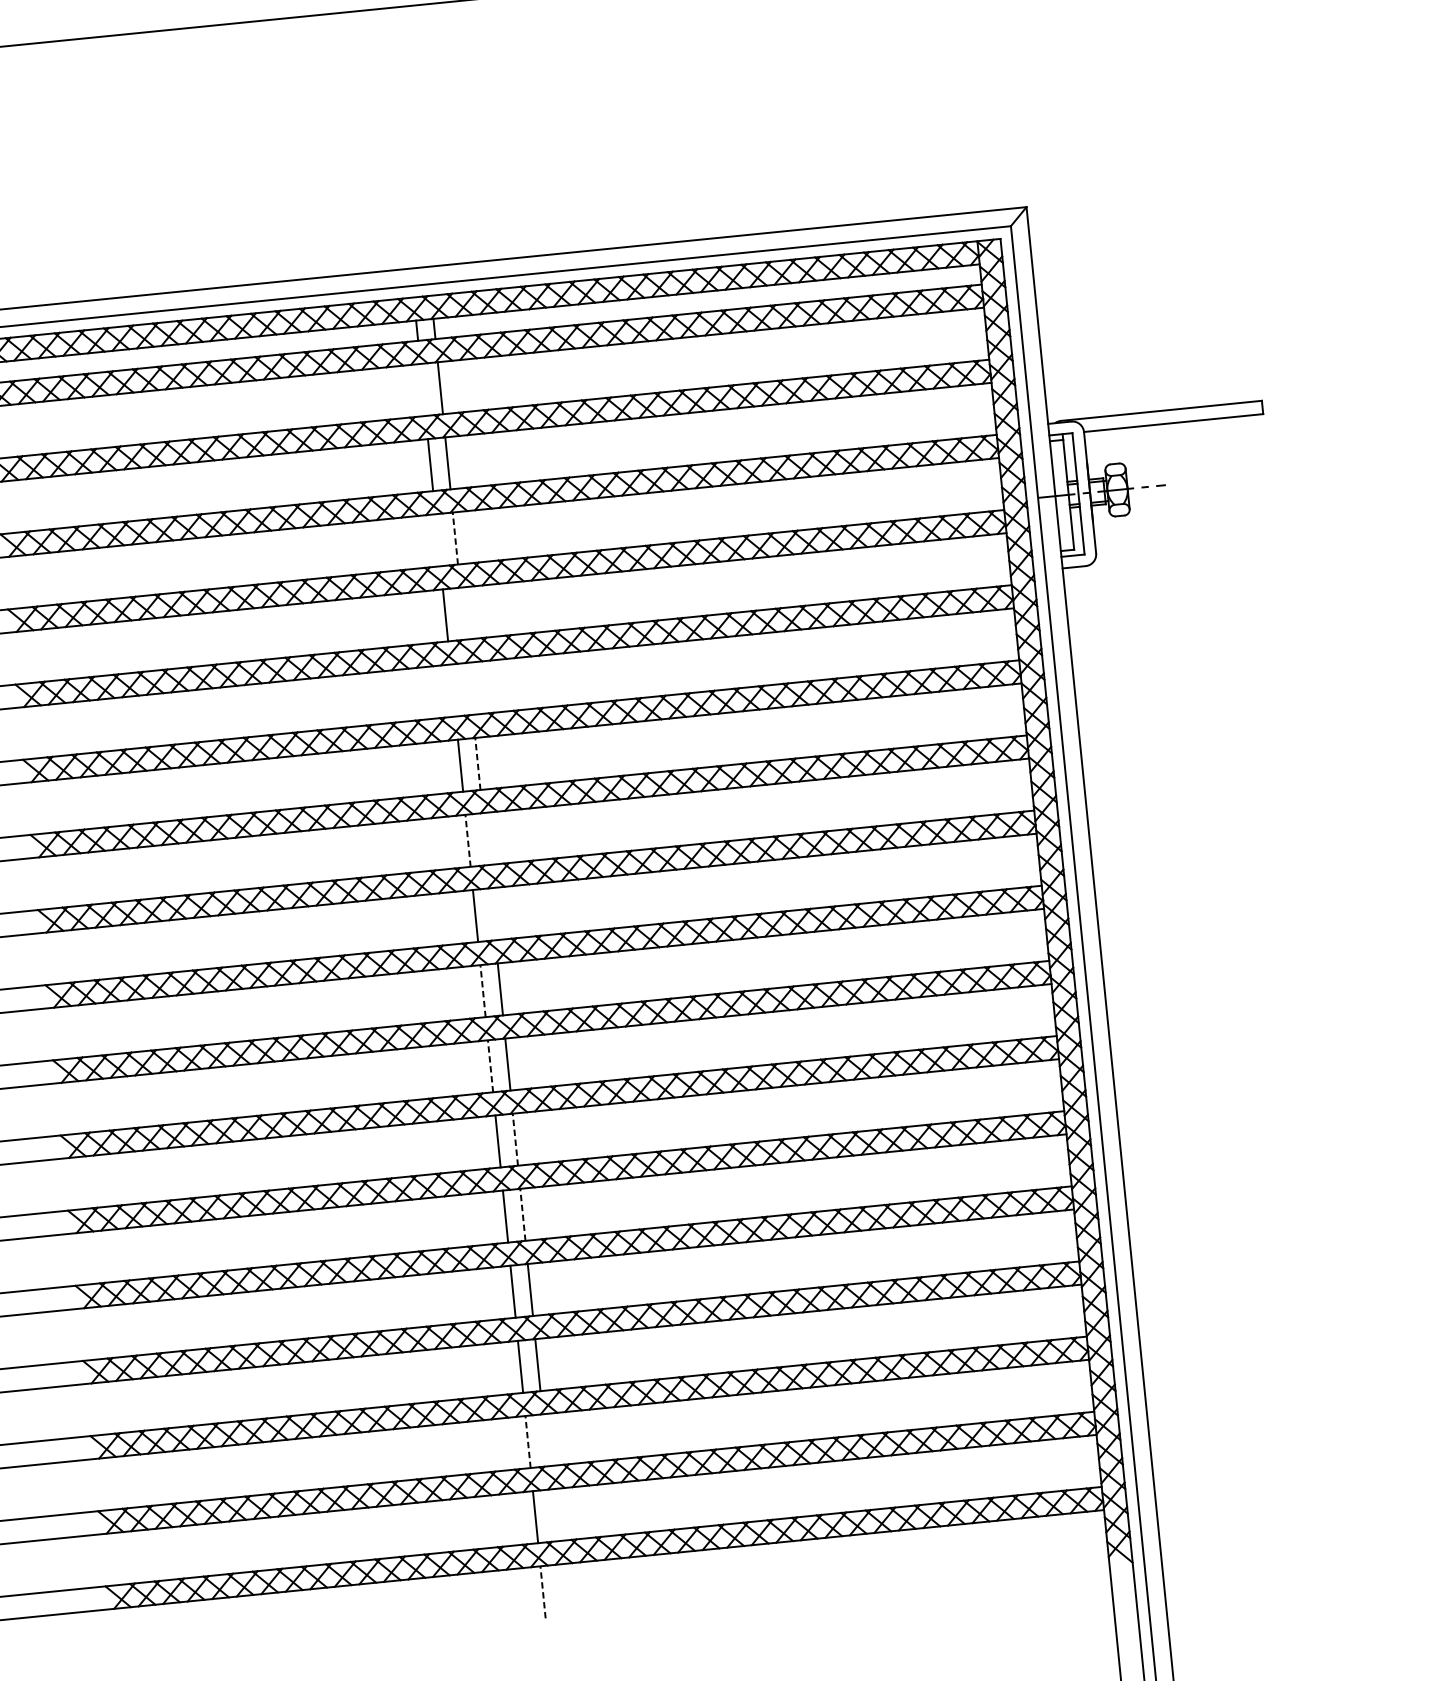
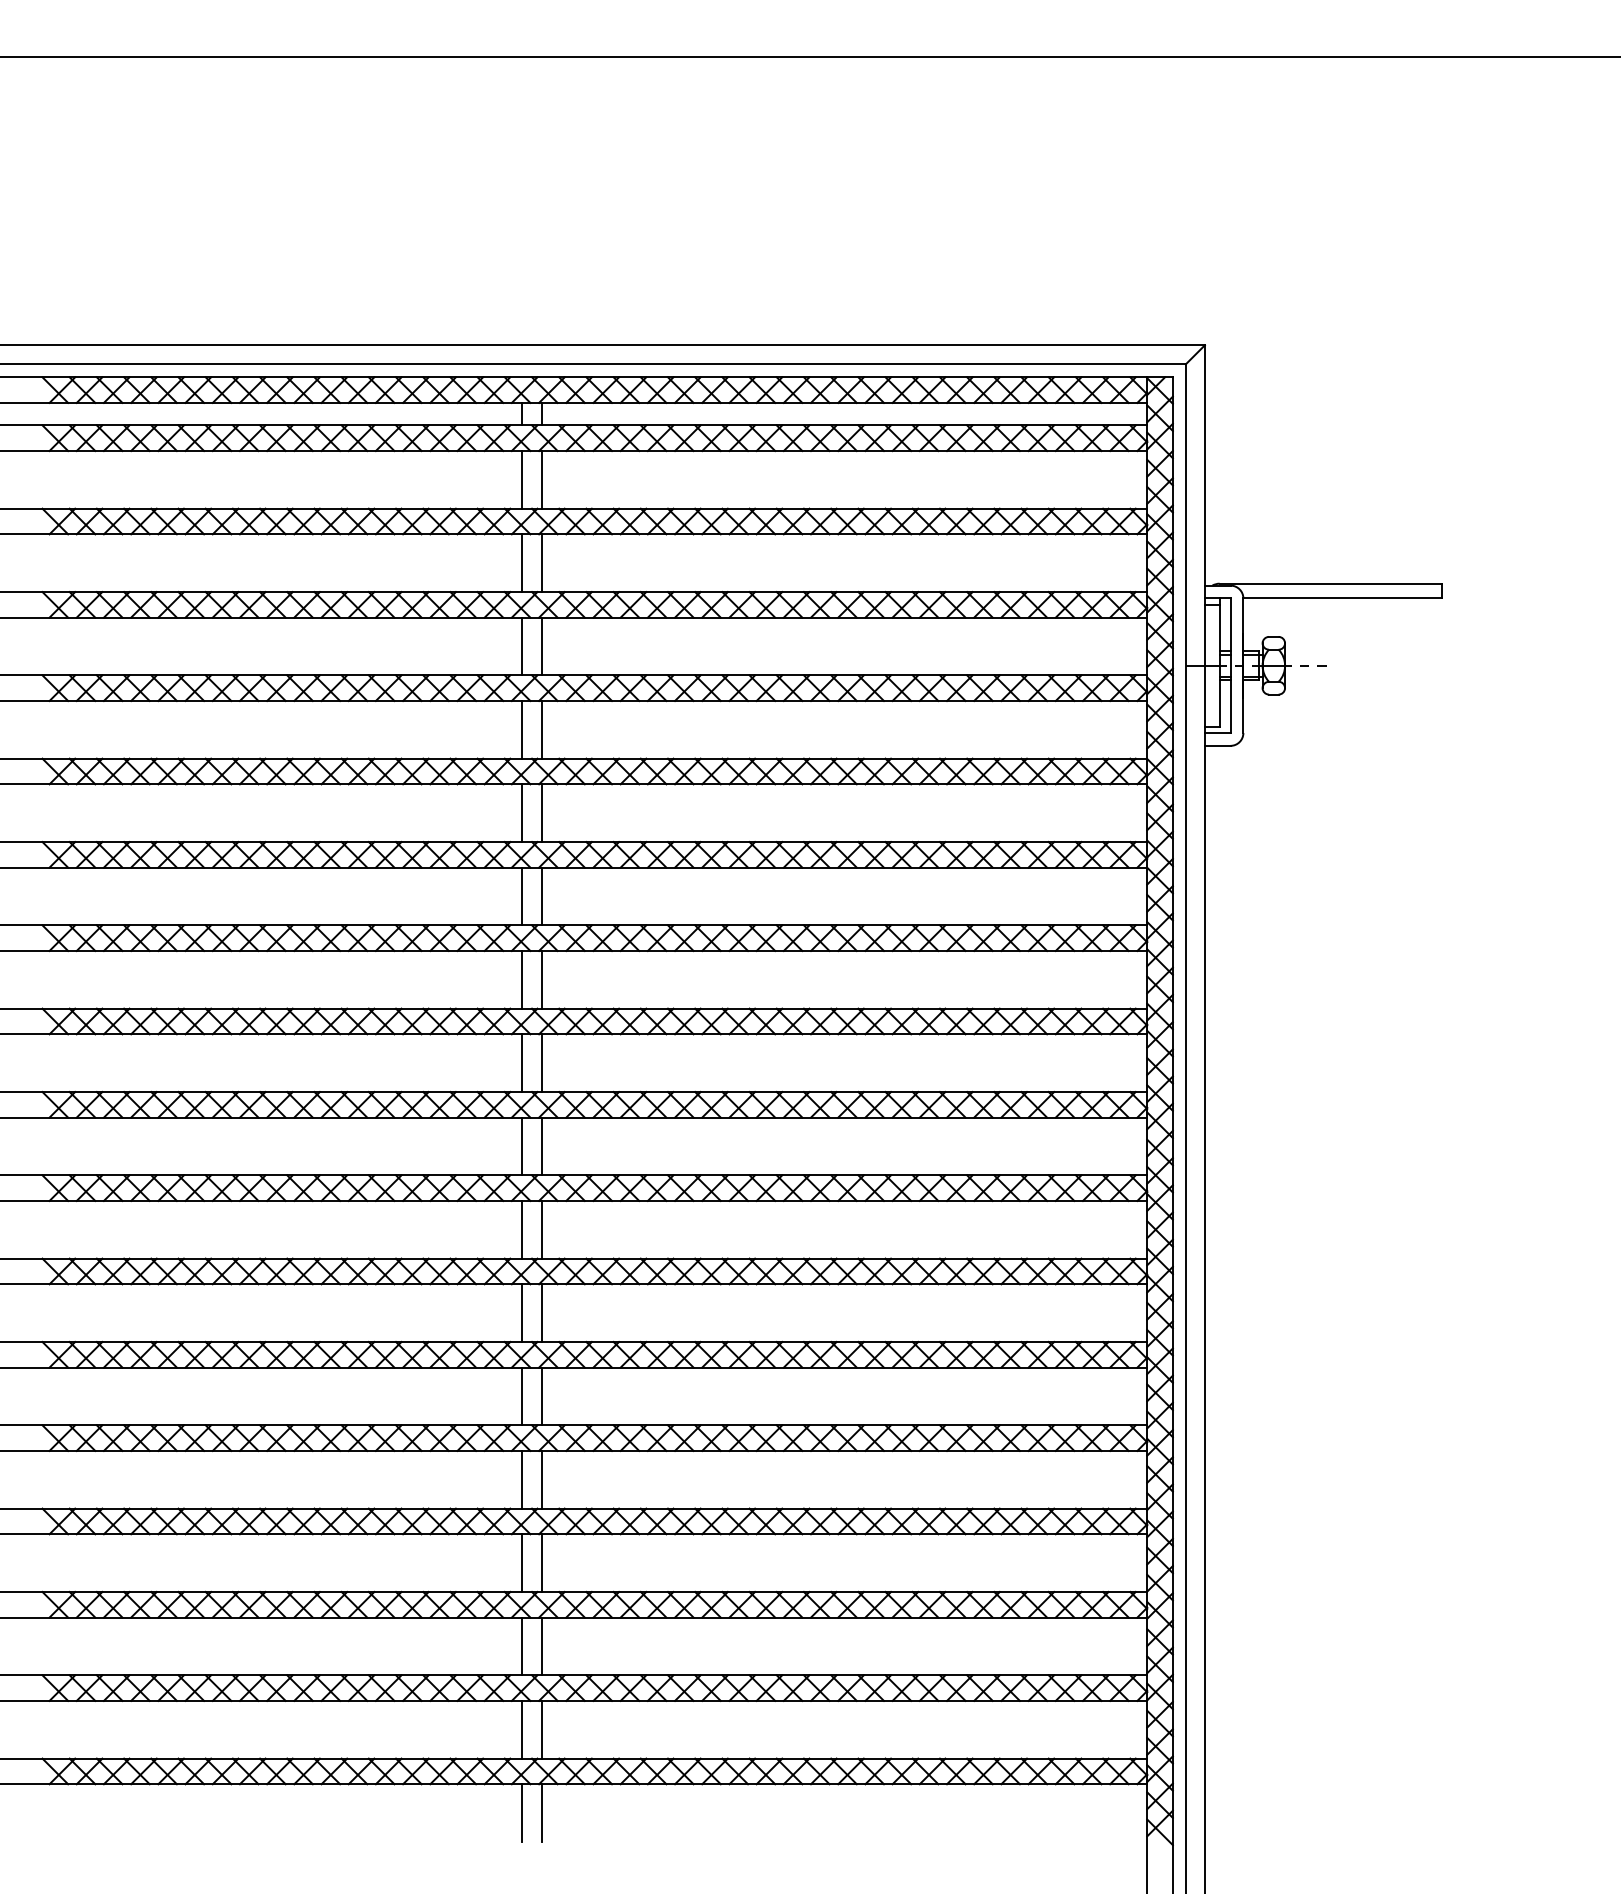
line: (423, 389) -> (522, 479), added
line: (455, 538) -> (541, 646), dashed -> solid
line: (438, 540) -> (522, 646), added
line: (462, 613) -> (541, 729), added
line: (470, 689) -> (541, 813), added
line: (453, 690) -> (522, 813), added
line: (477, 763) -> (541, 896), dashed -> solid
line: (485, 838) -> (541, 979), added
line: (468, 840) -> (522, 979), dashed -> solid
line: (492, 914) -> (541, 1063), added
line: (483, 991) -> (522, 1146), dashed -> solid
line: (490, 1065) -> (522, 1229), dashed -> solid
line: (515, 1140) -> (541, 1313), dashed -> solid
line: (522, 1214) -> (541, 1396), dashed -> solid
line: (545, 1440) -> (541, 1646), added
line: (528, 1442) -> (522, 1646), dashed -> solid
line: (552, 1515) -> (541, 1729), added
line: (560, 1590) -> (541, 1812), added
line: (543, 1592) -> (522, 1813), dashed -> solid

